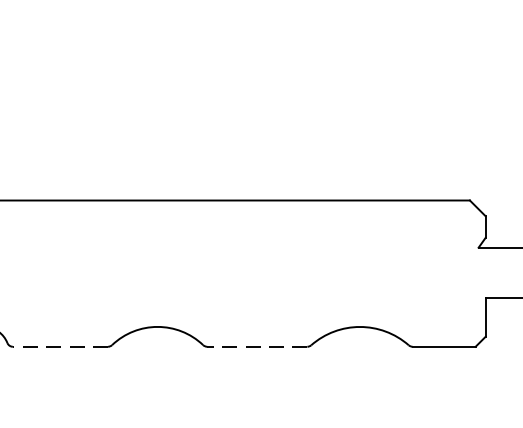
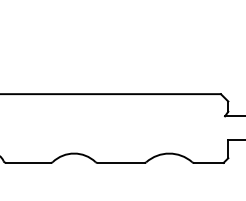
line: (60, 345) -> (28, 162), dashed -> solid
line: (258, 345) -> (121, 162), dashed -> solid

